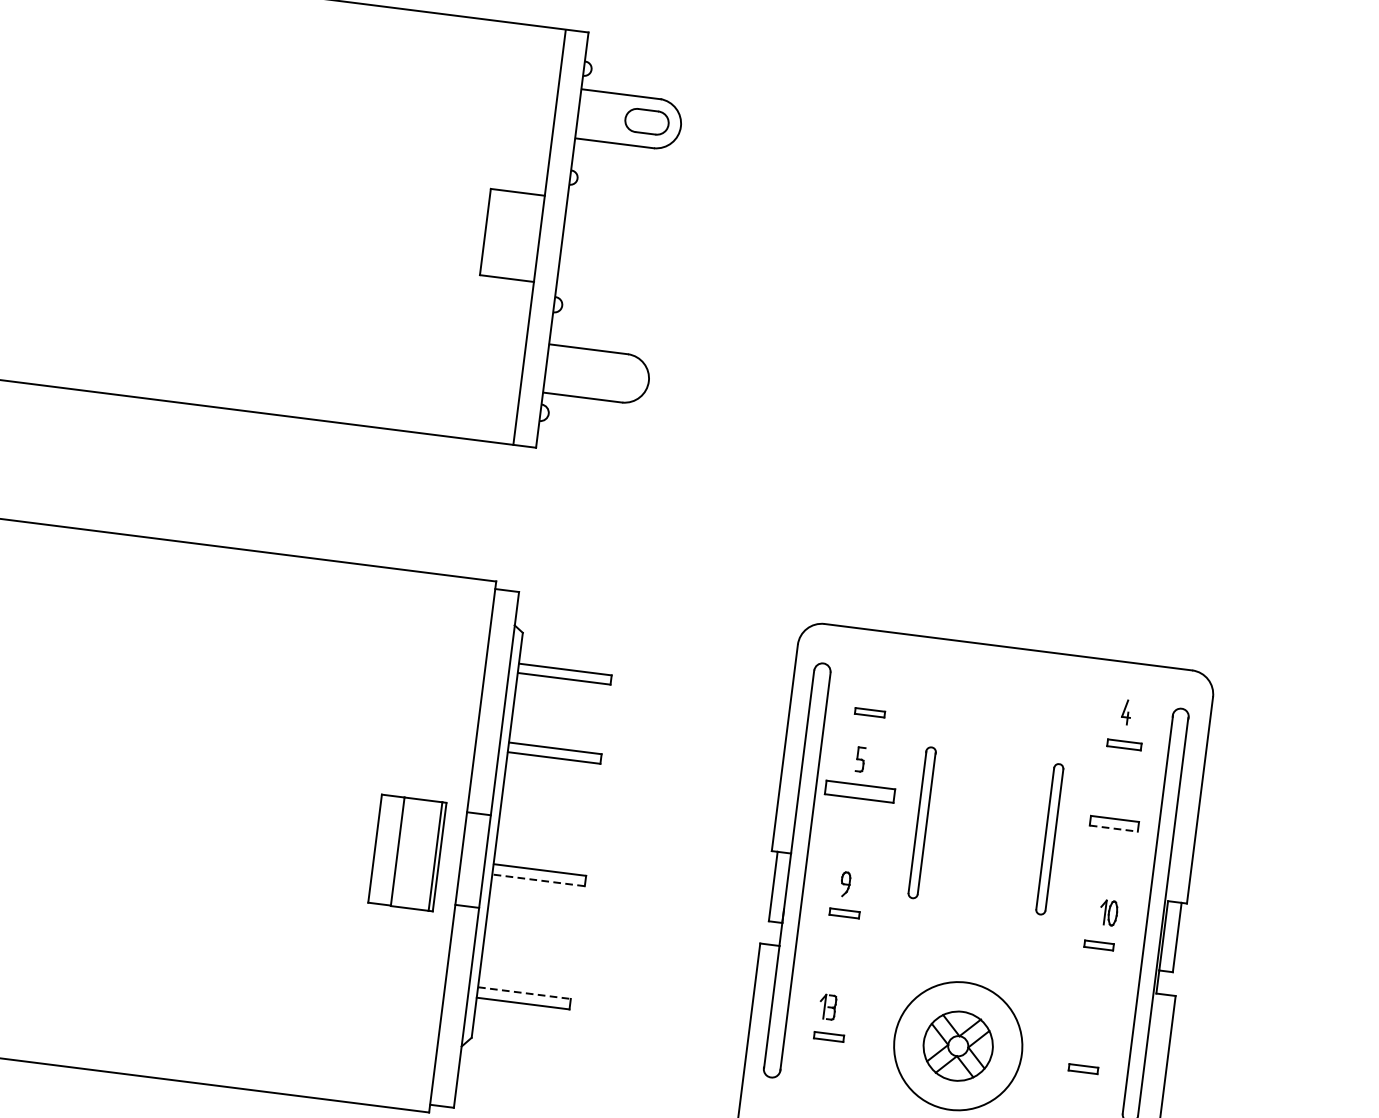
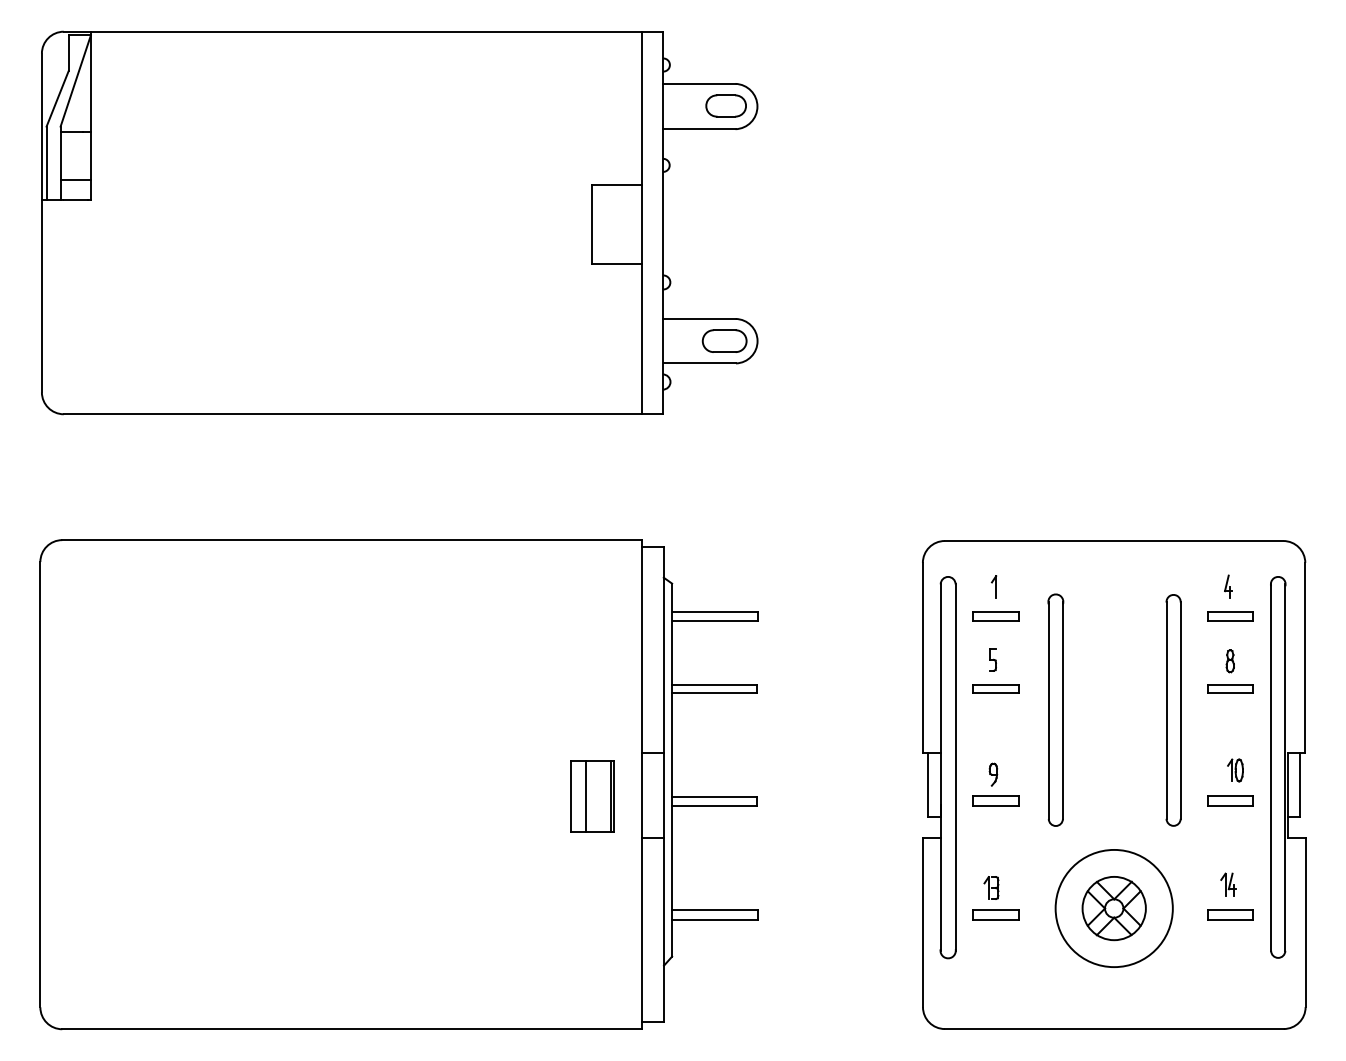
part: (613, 376) -> (724, 340), added
part: (871, 680) -> (993, 586), added
part: (869, 712) -> (995, 616), size x1.67
part: (1124, 745) -> (1230, 616), size x1.43
part: (859, 791) -> (995, 688), size x0.71
part: (1117, 793) -> (1229, 661), added
part: (921, 822) -> (1055, 709), size x1.67
line: (1113, 828) -> (1230, 693), dashed -> solid
part: (1049, 839) -> (1173, 710), size x1.67
part: (407, 853) -> (592, 796), size x0.71
line: (538, 880) -> (714, 806), dashed -> solid
part: (844, 912) -> (995, 800), size x1.67
part: (1099, 944) -> (1230, 800), size x1.67
line: (524, 993) -> (714, 910), dashed -> solid
part: (1085, 1035) -> (1228, 884), added
part: (828, 1036) -> (995, 914), size x1.67
part: (1083, 1068) -> (1230, 914), size x1.67

